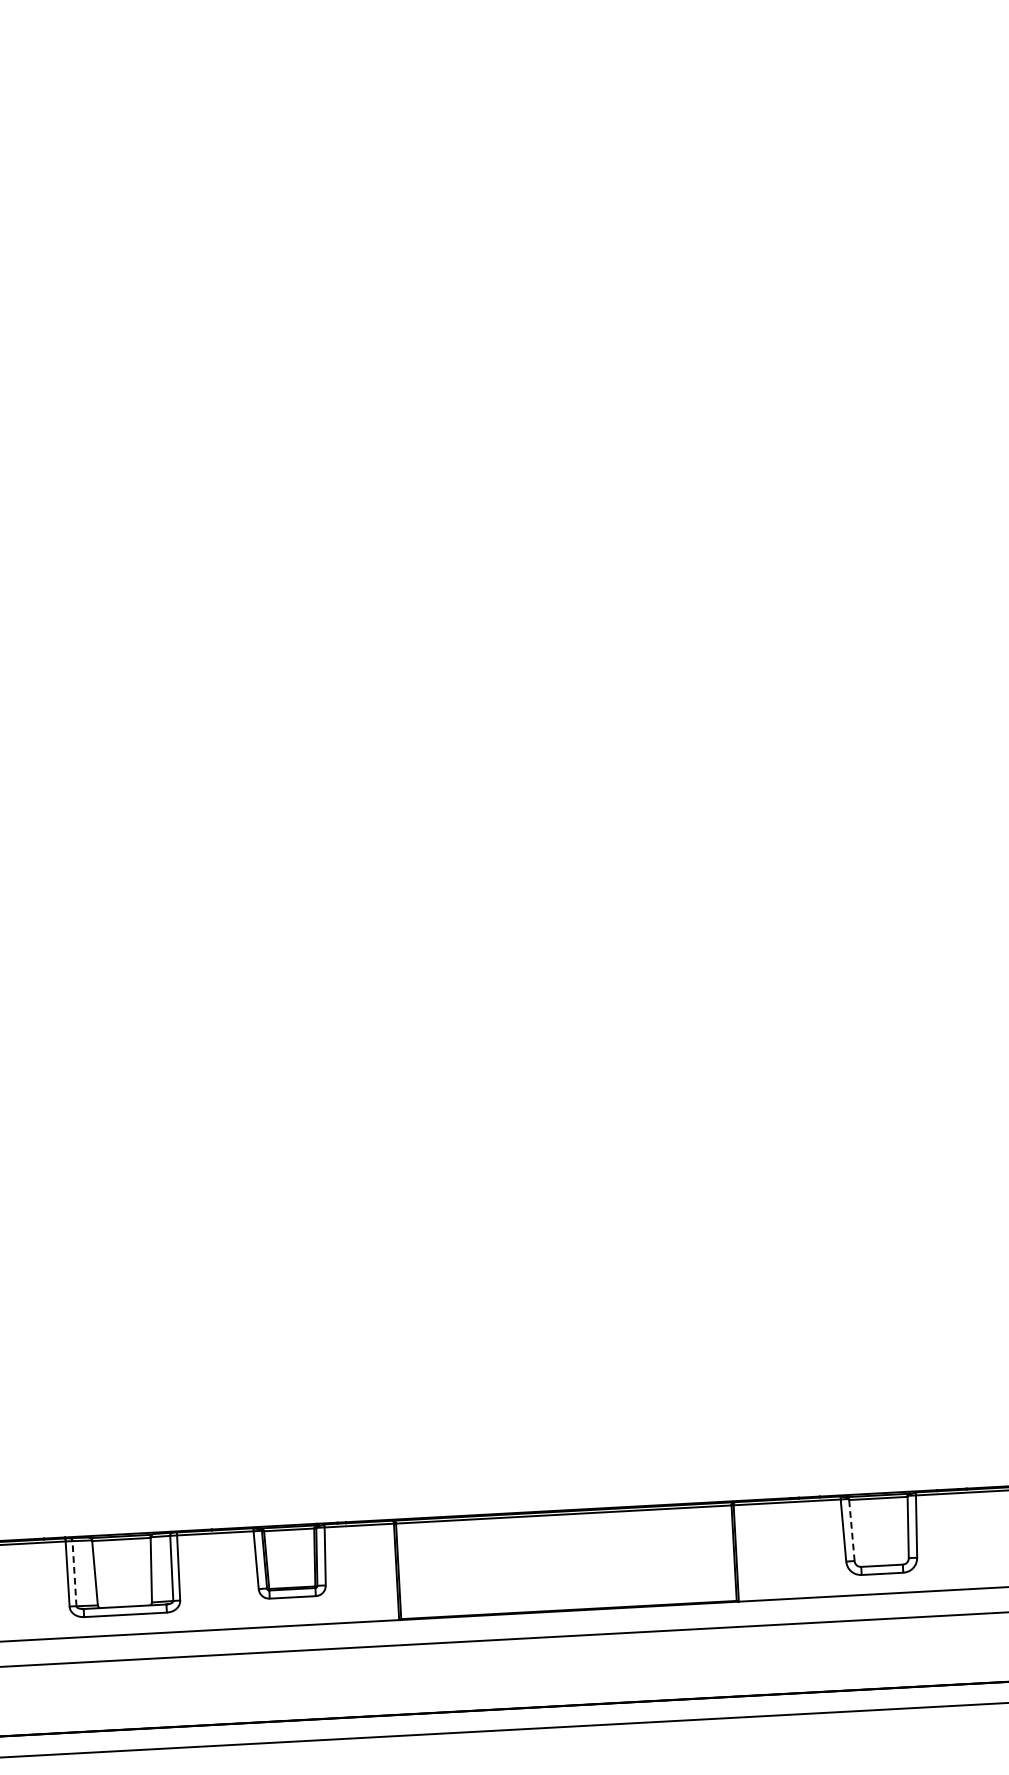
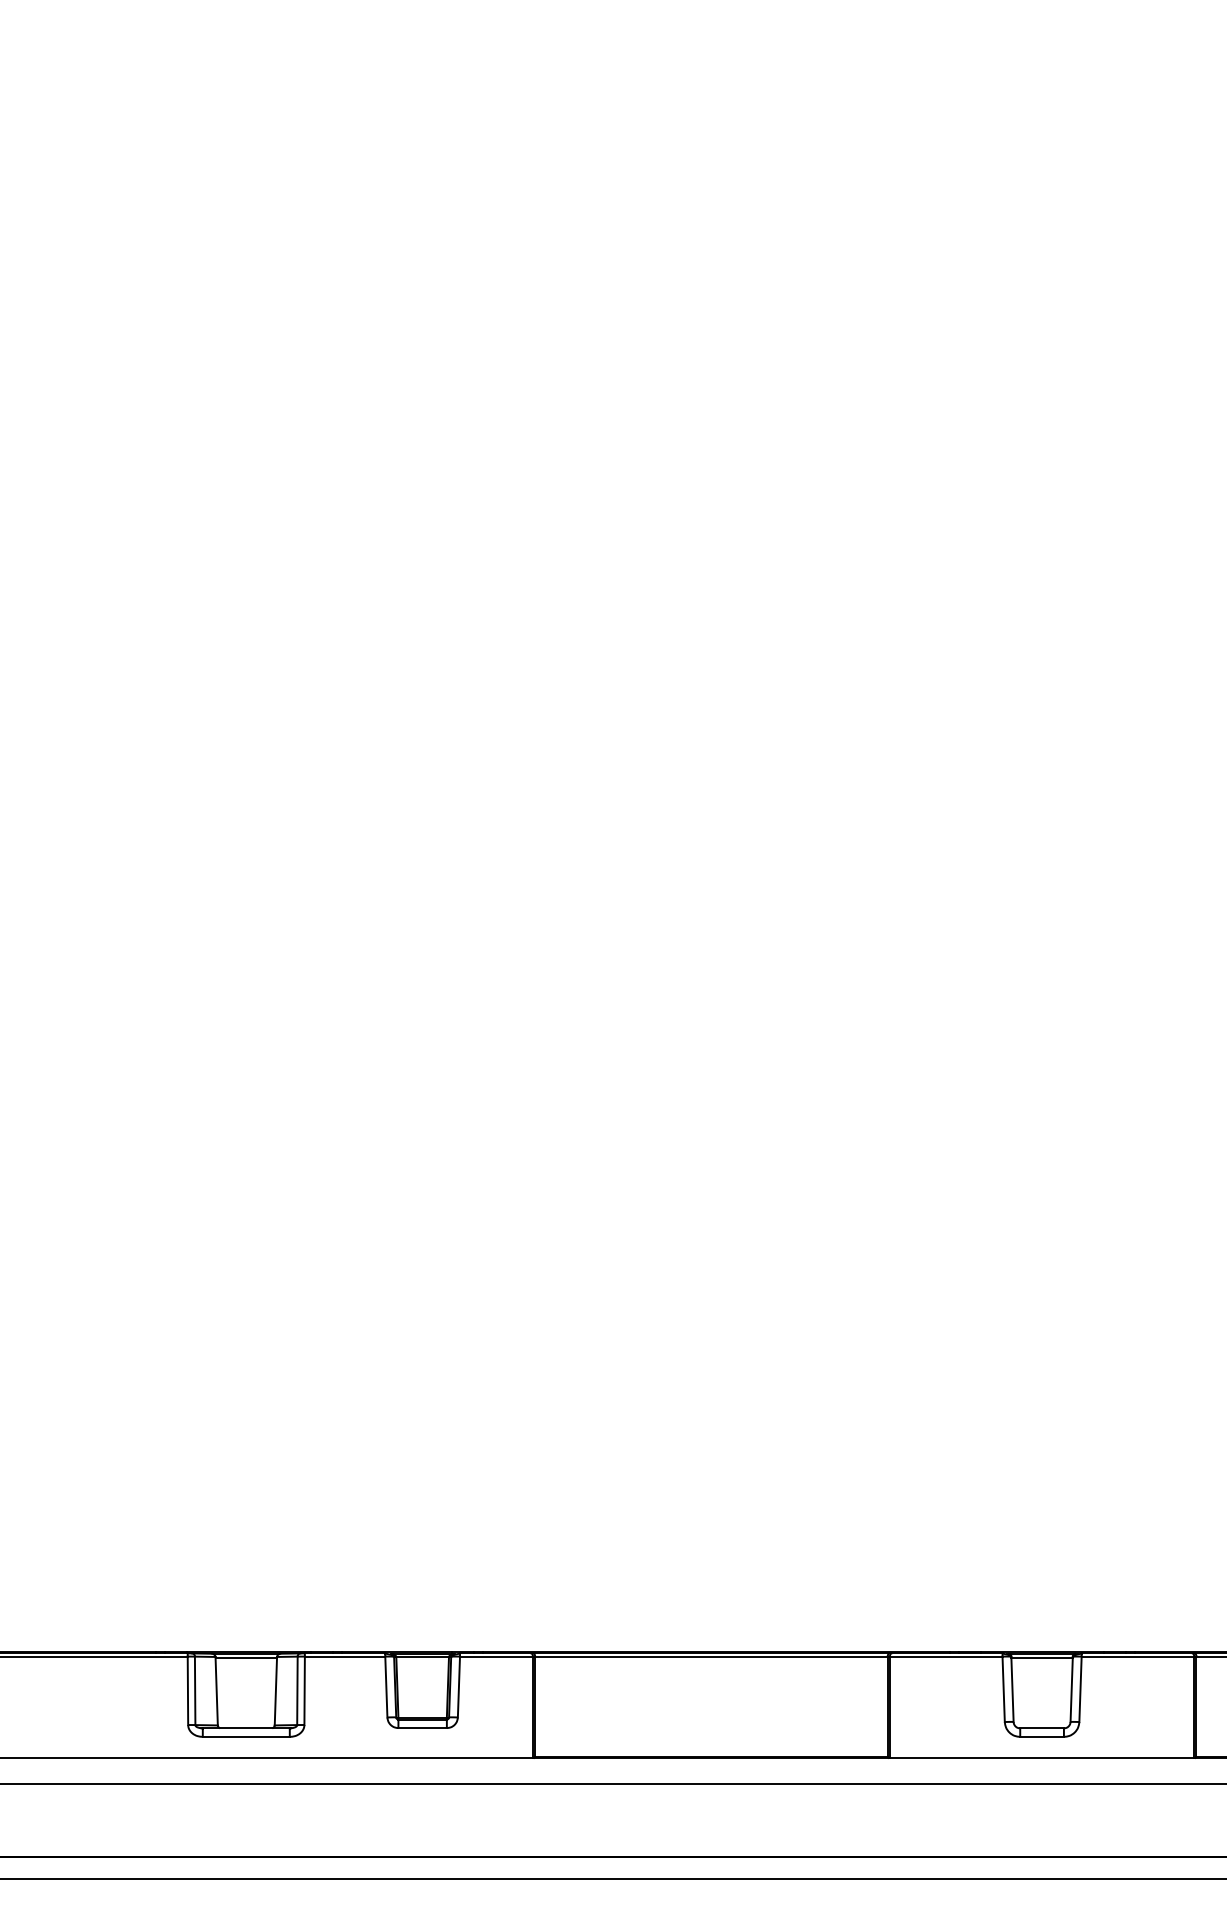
line: (851, 1530) -> (1012, 1689), dashed -> solid
line: (74, 1573) -> (195, 1690), dashed -> solid

